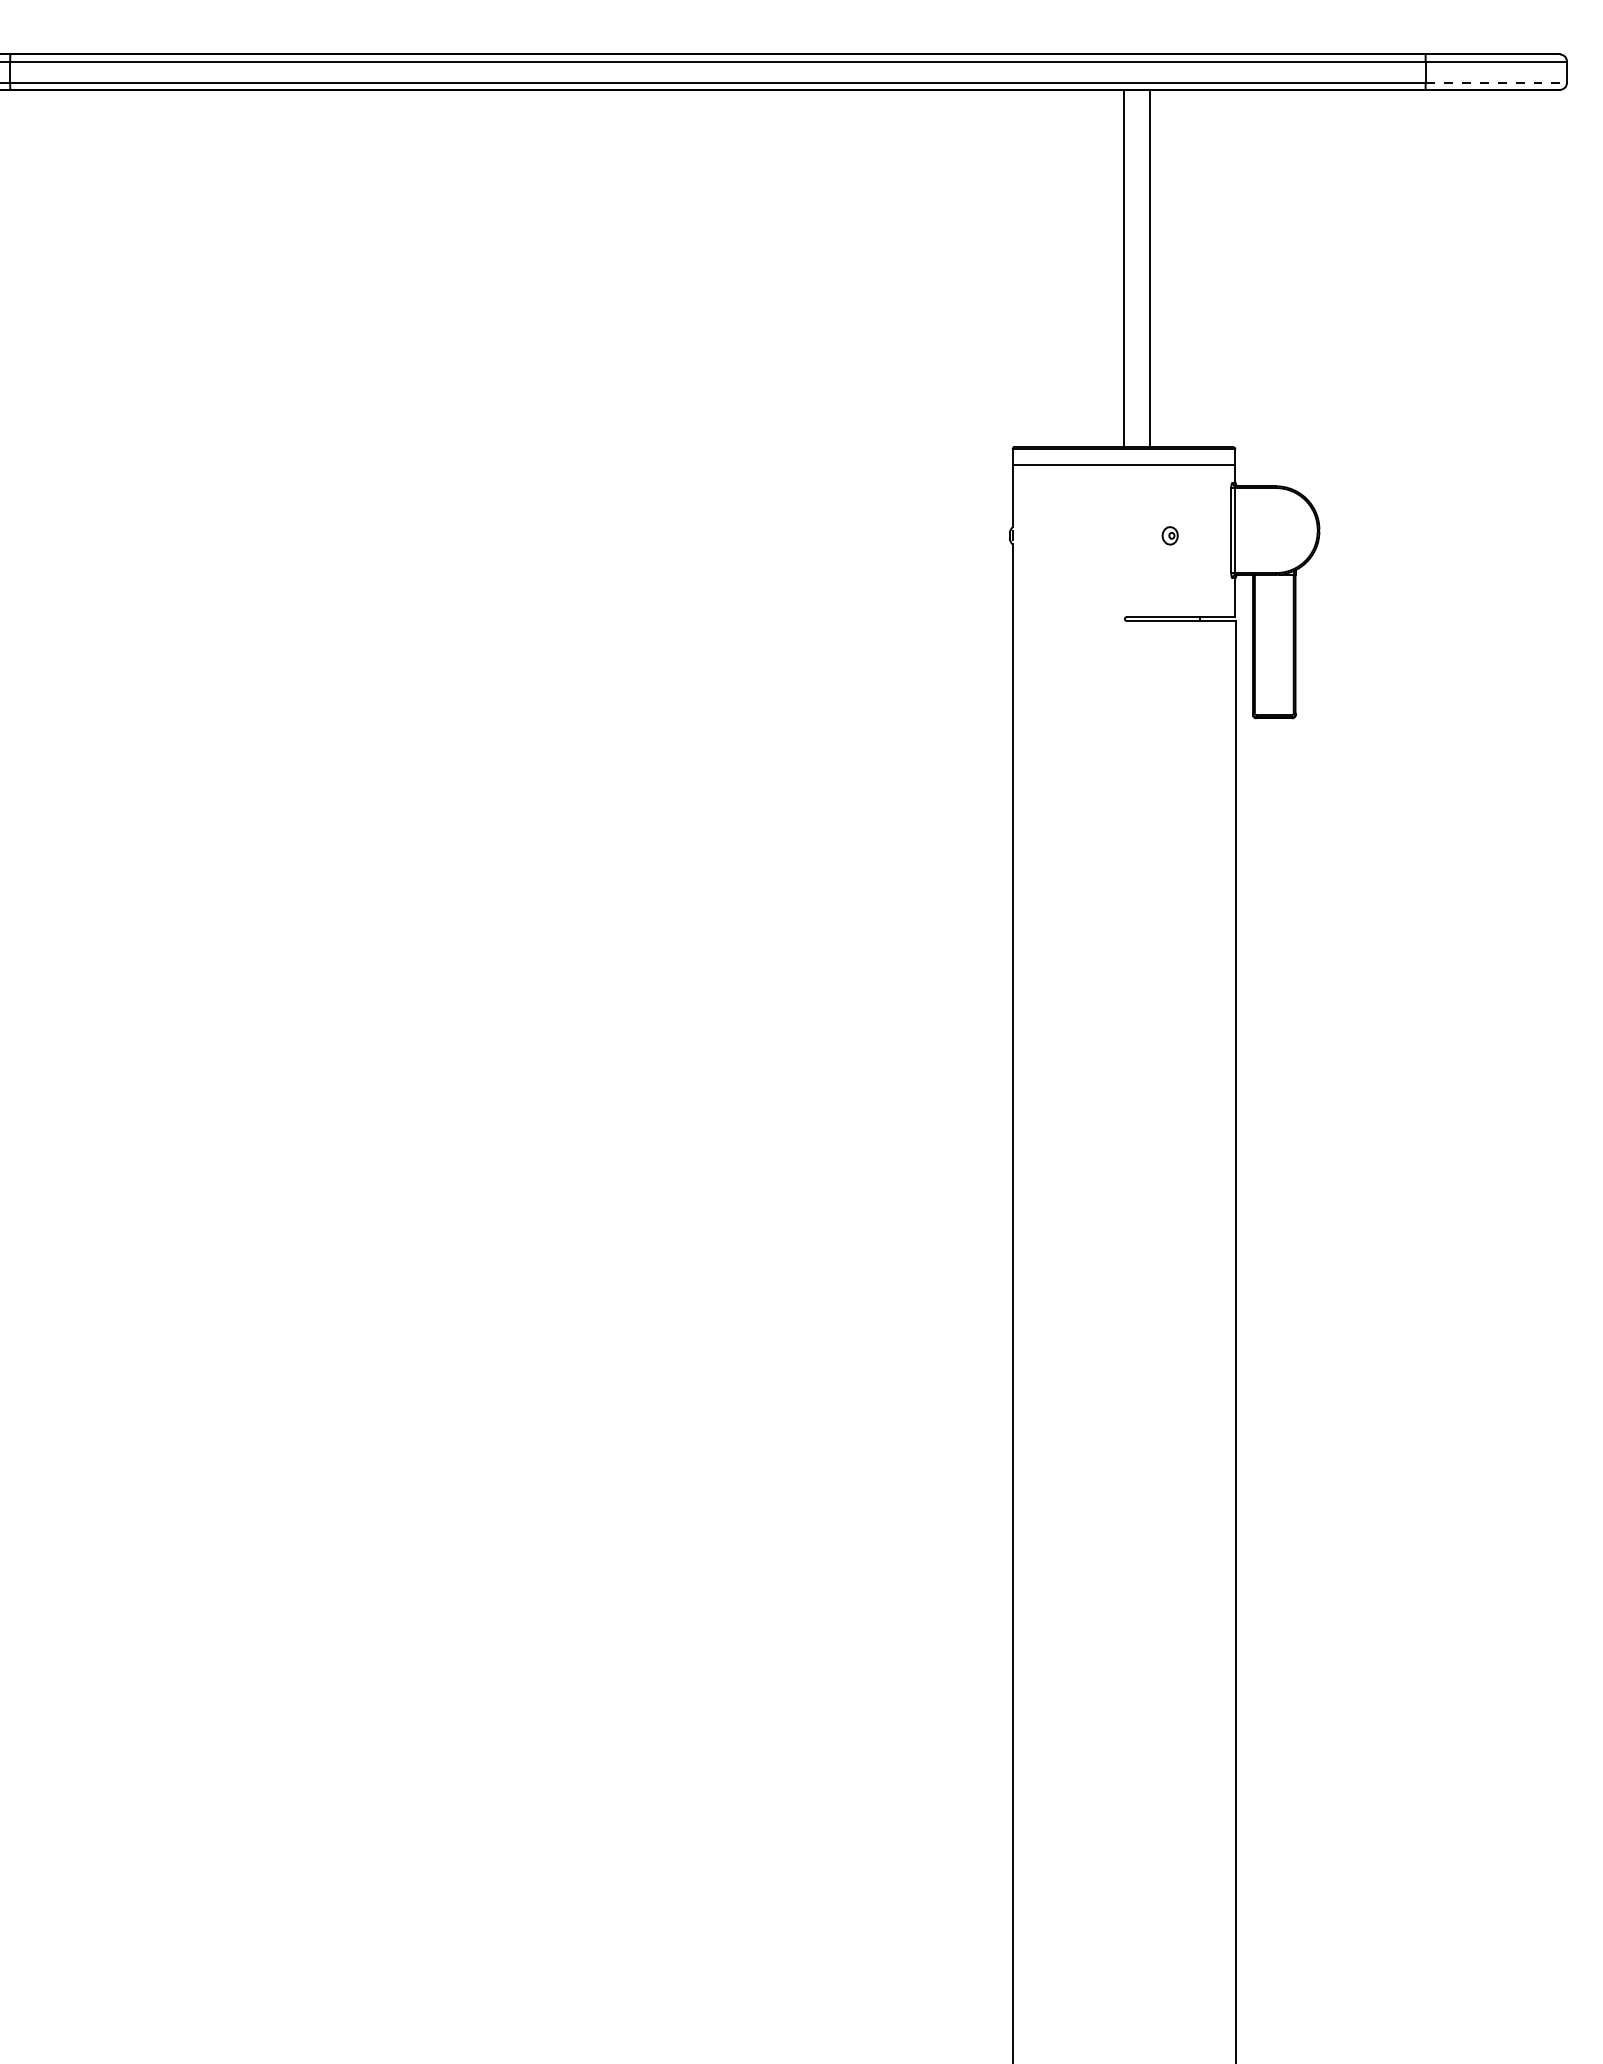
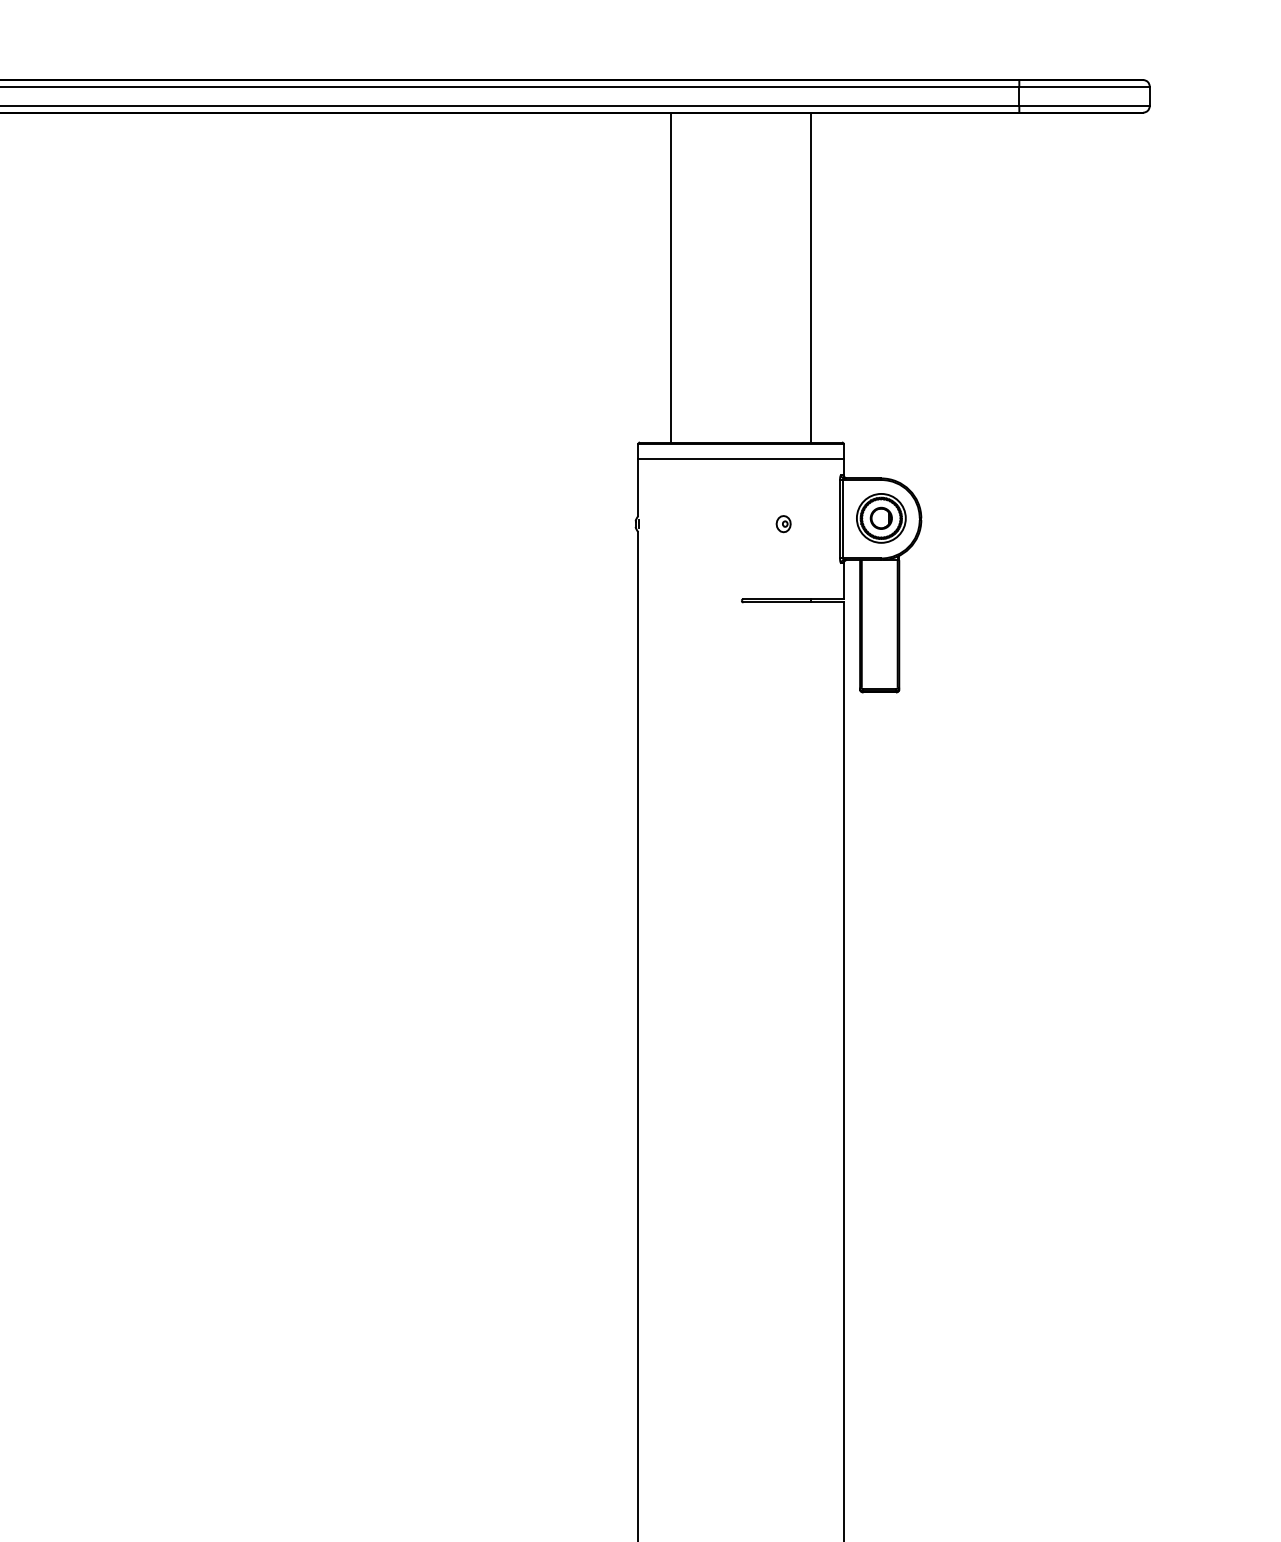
line: (1496, 82) -> (1084, 105), dashed -> solid
line: (1124, 268) -> (671, 277), moved
line: (1150, 268) -> (811, 277), moved
part: (1275, 529) -> (880, 518), added

